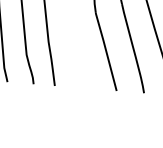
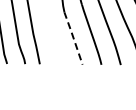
line: (106, 50) -> (73, 37), solid -> dashed

